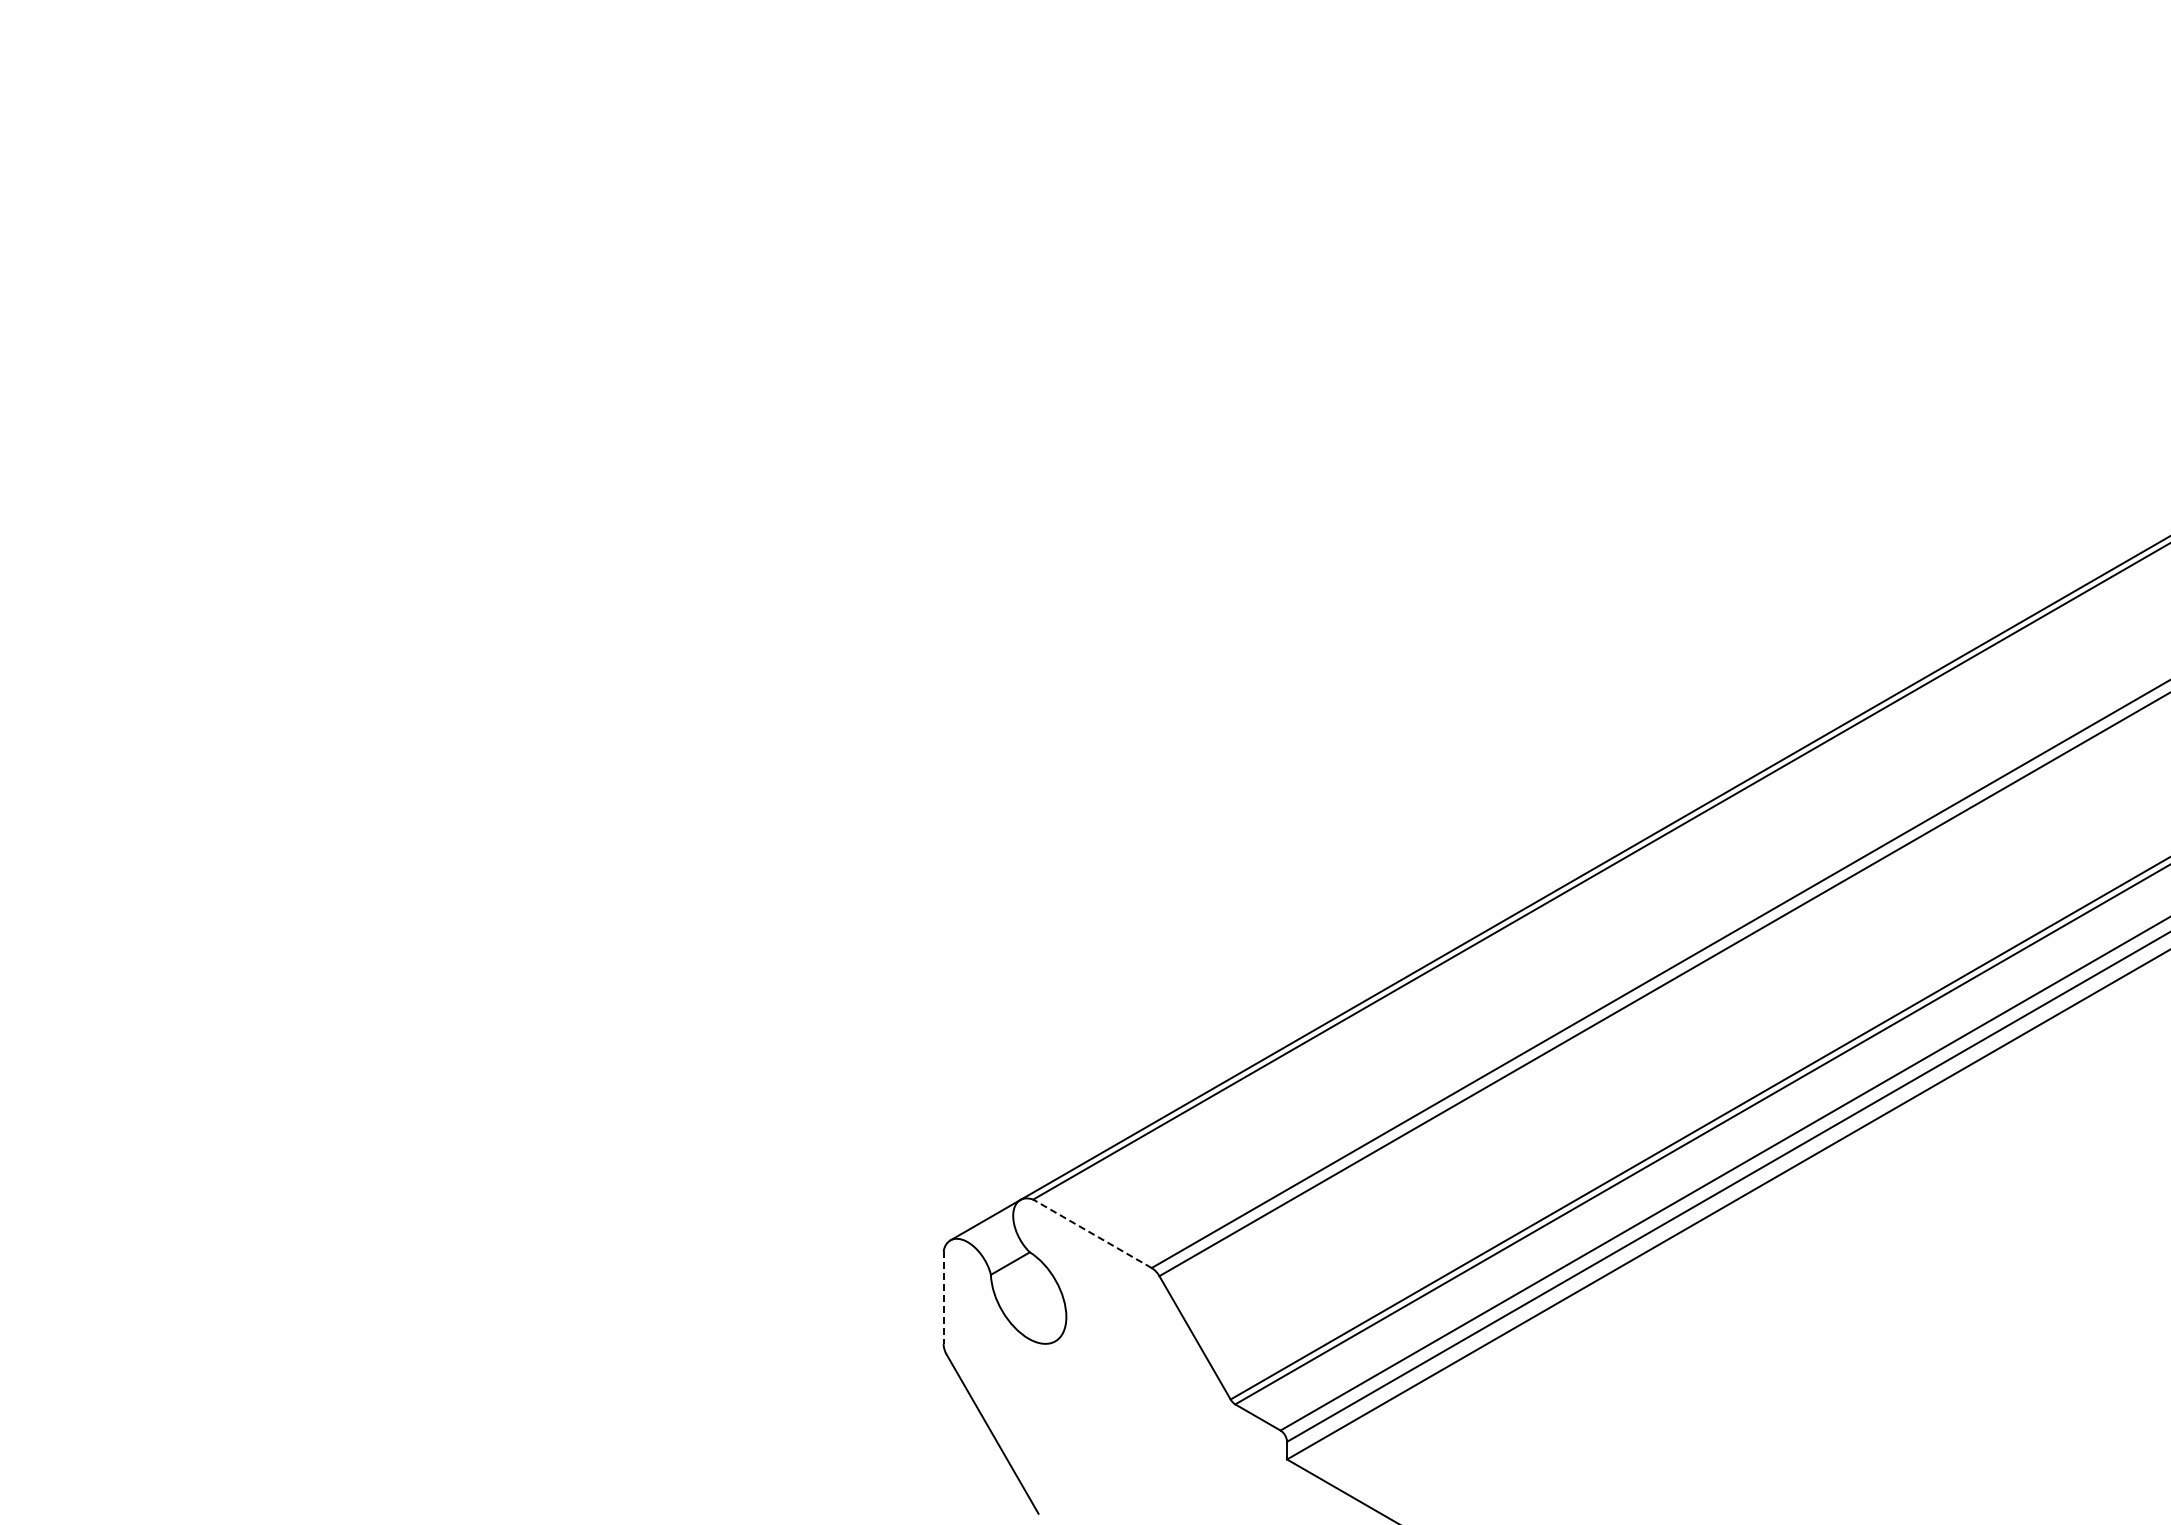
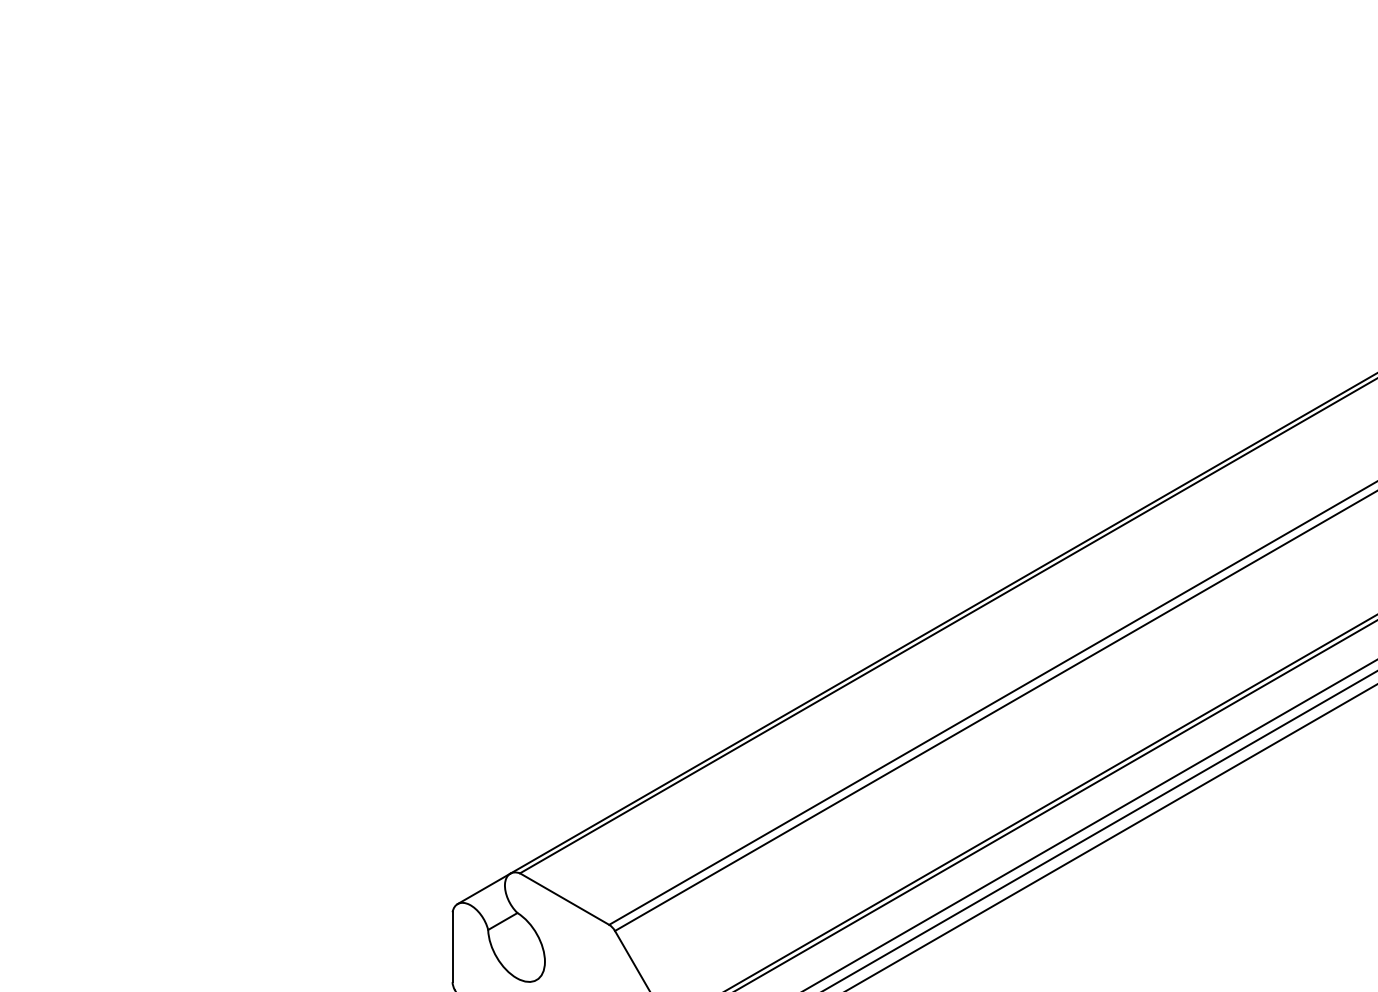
line: (1092, 1233) -> (564, 898), dashed -> solid
line: (943, 1298) -> (452, 947), dashed -> solid

